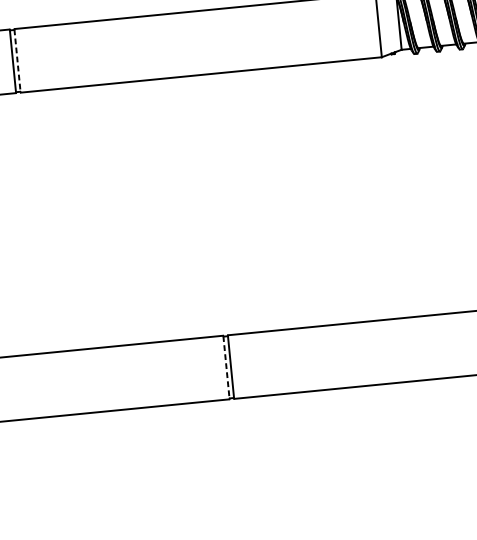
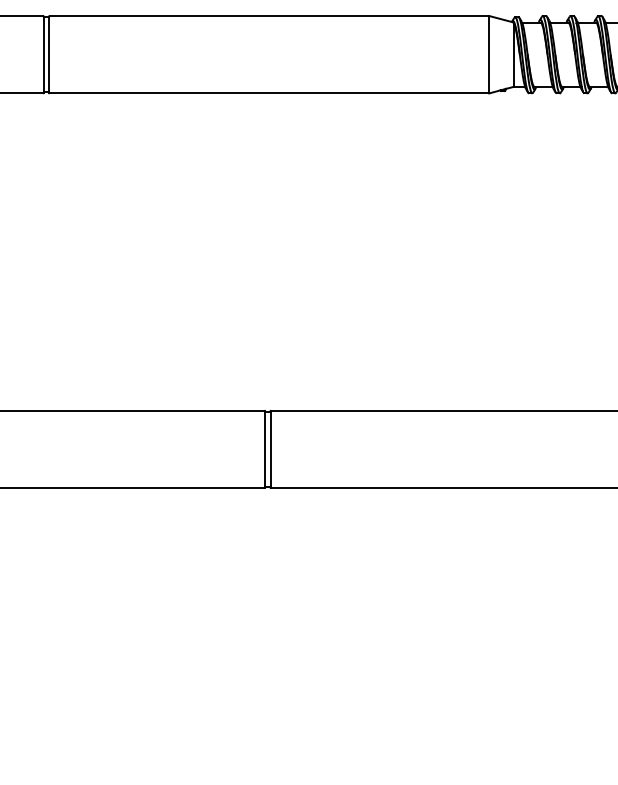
line: (17, 61) -> (49, 55), dashed -> solid
line: (226, 367) -> (265, 449), dashed -> solid

